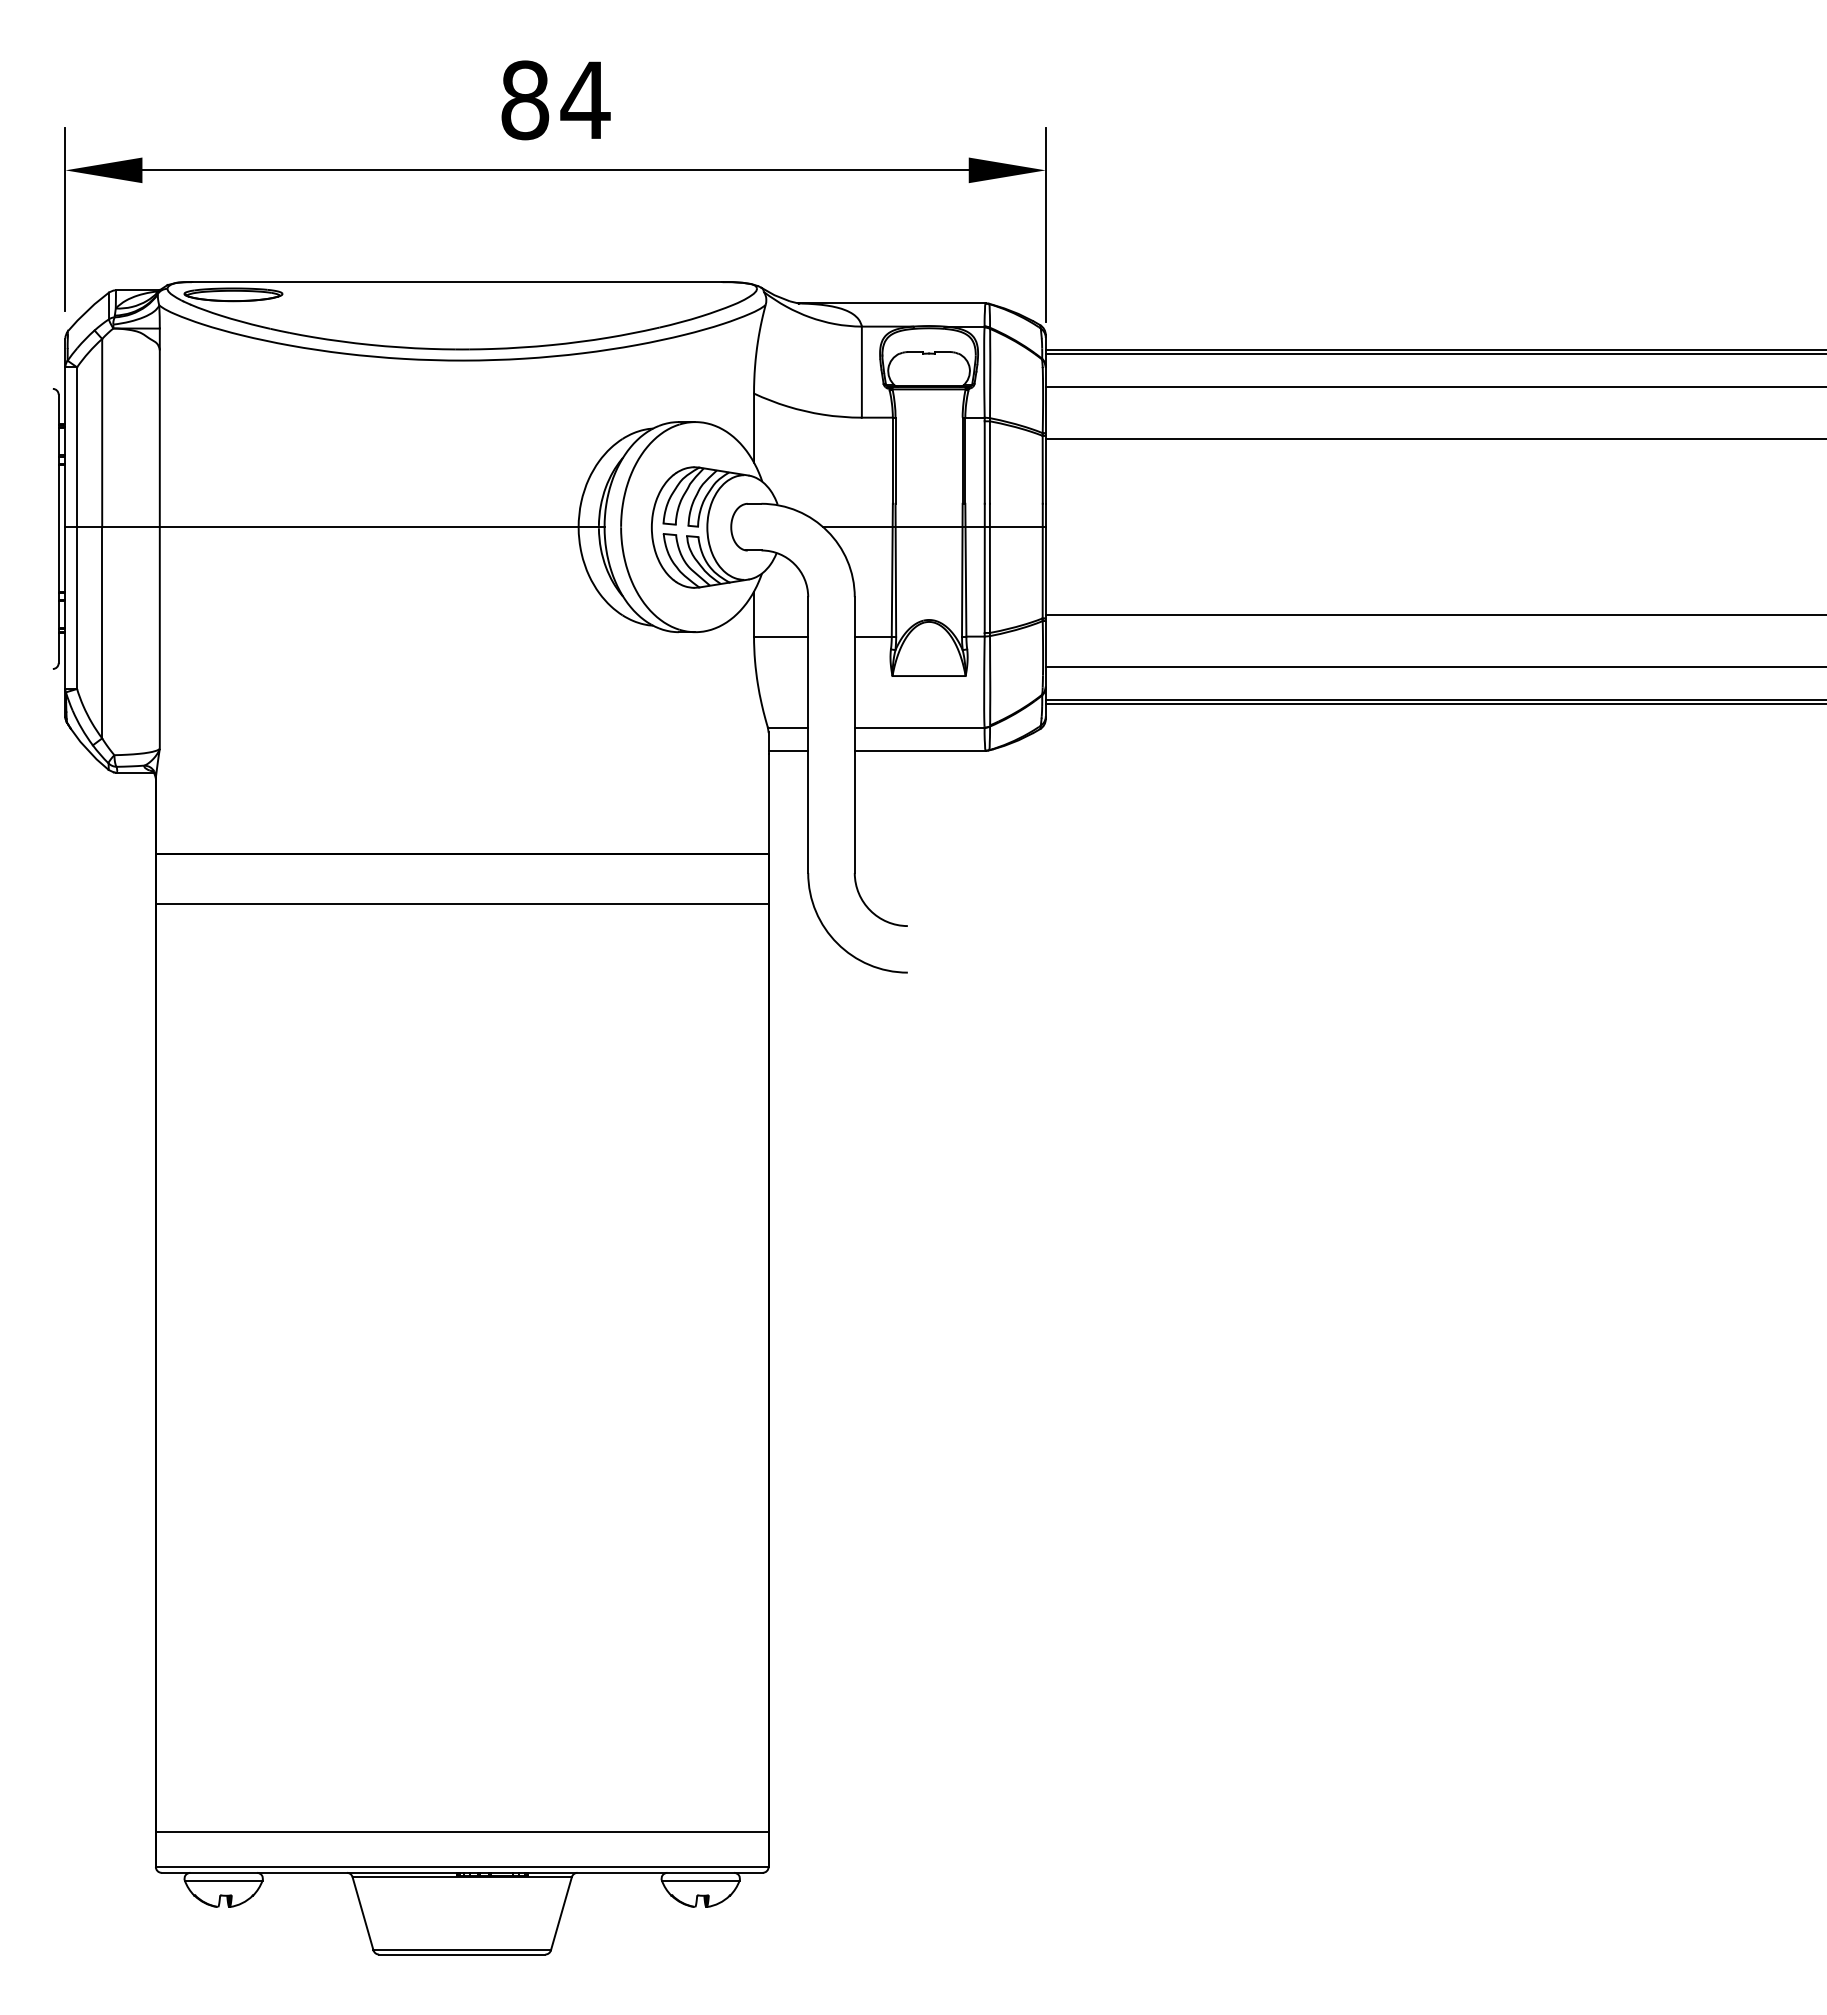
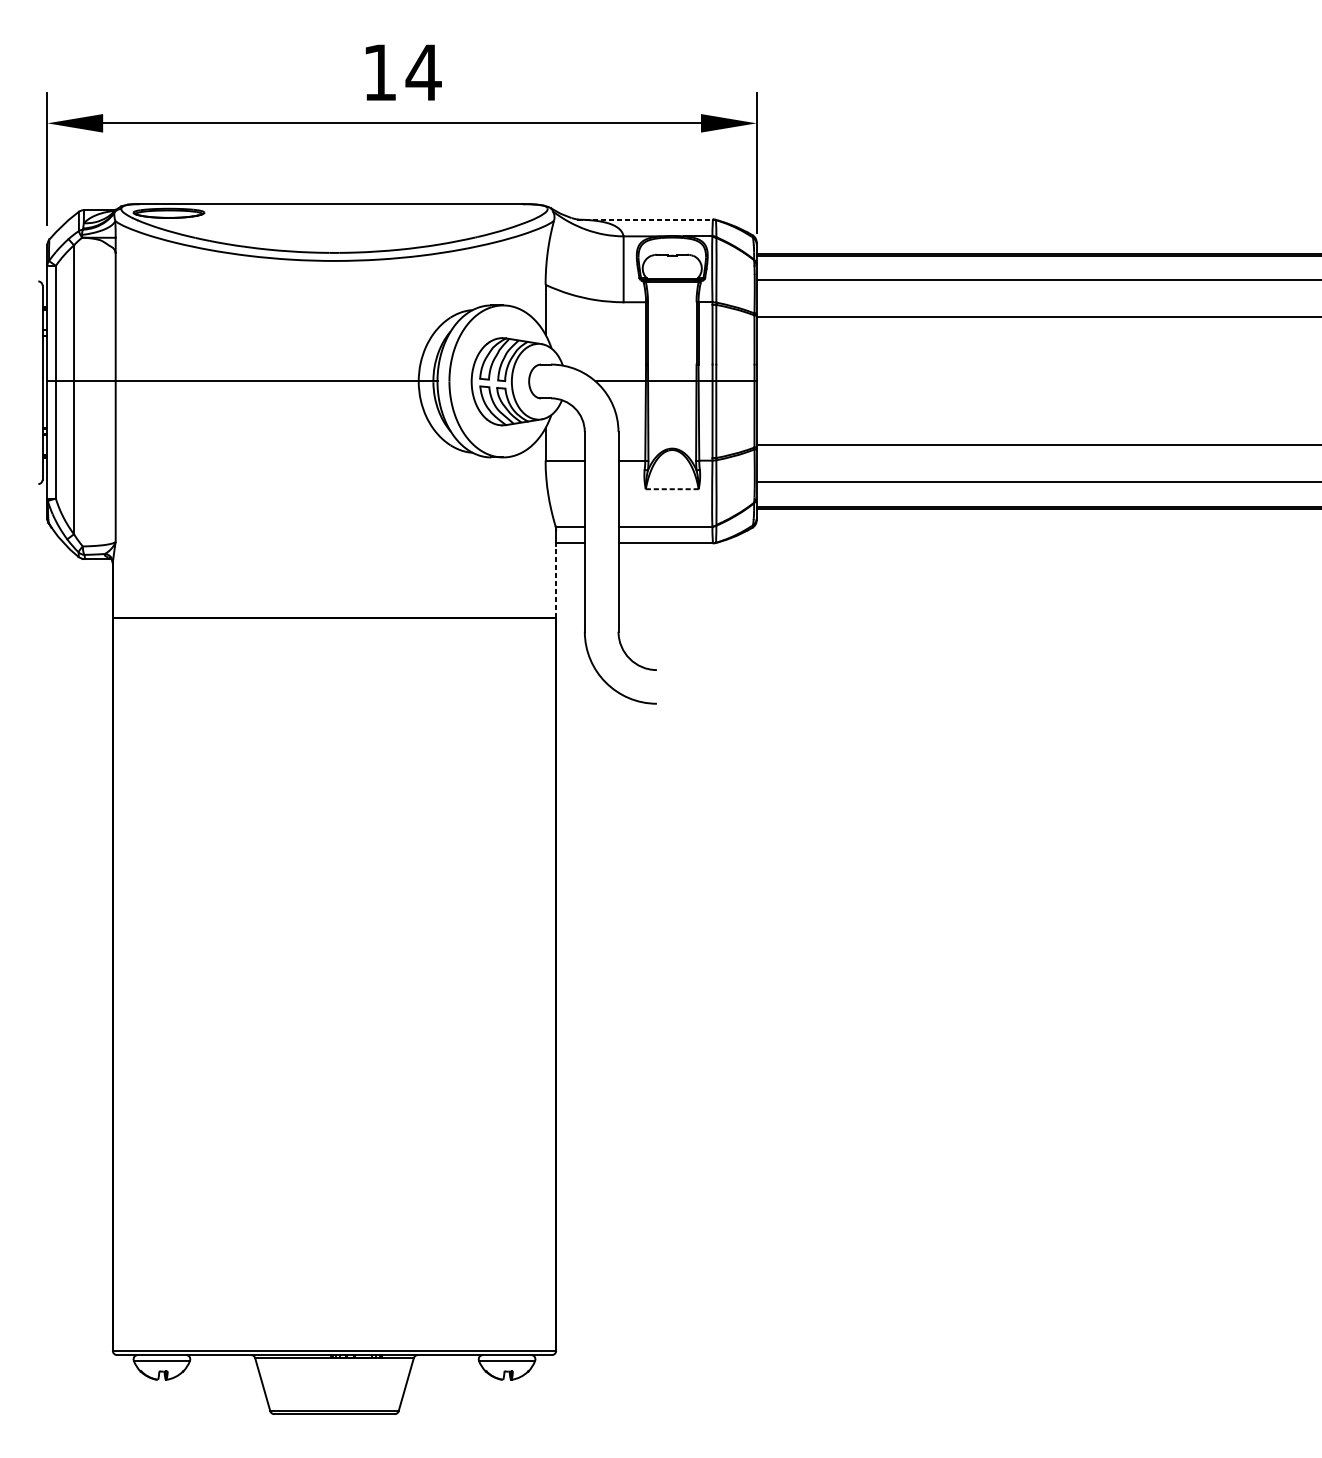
text: (525, 100) -> (380, 72), 84 -> 14
line: (891, 303) -> (645, 219), solid -> dashed
line: (929, 676) -> (672, 489), solid -> dashed
line: (768, 804) -> (556, 582), solid -> dashed
line: (461, 904) -> (333, 654), removed
line: (461, 1832) -> (333, 1325), removed

